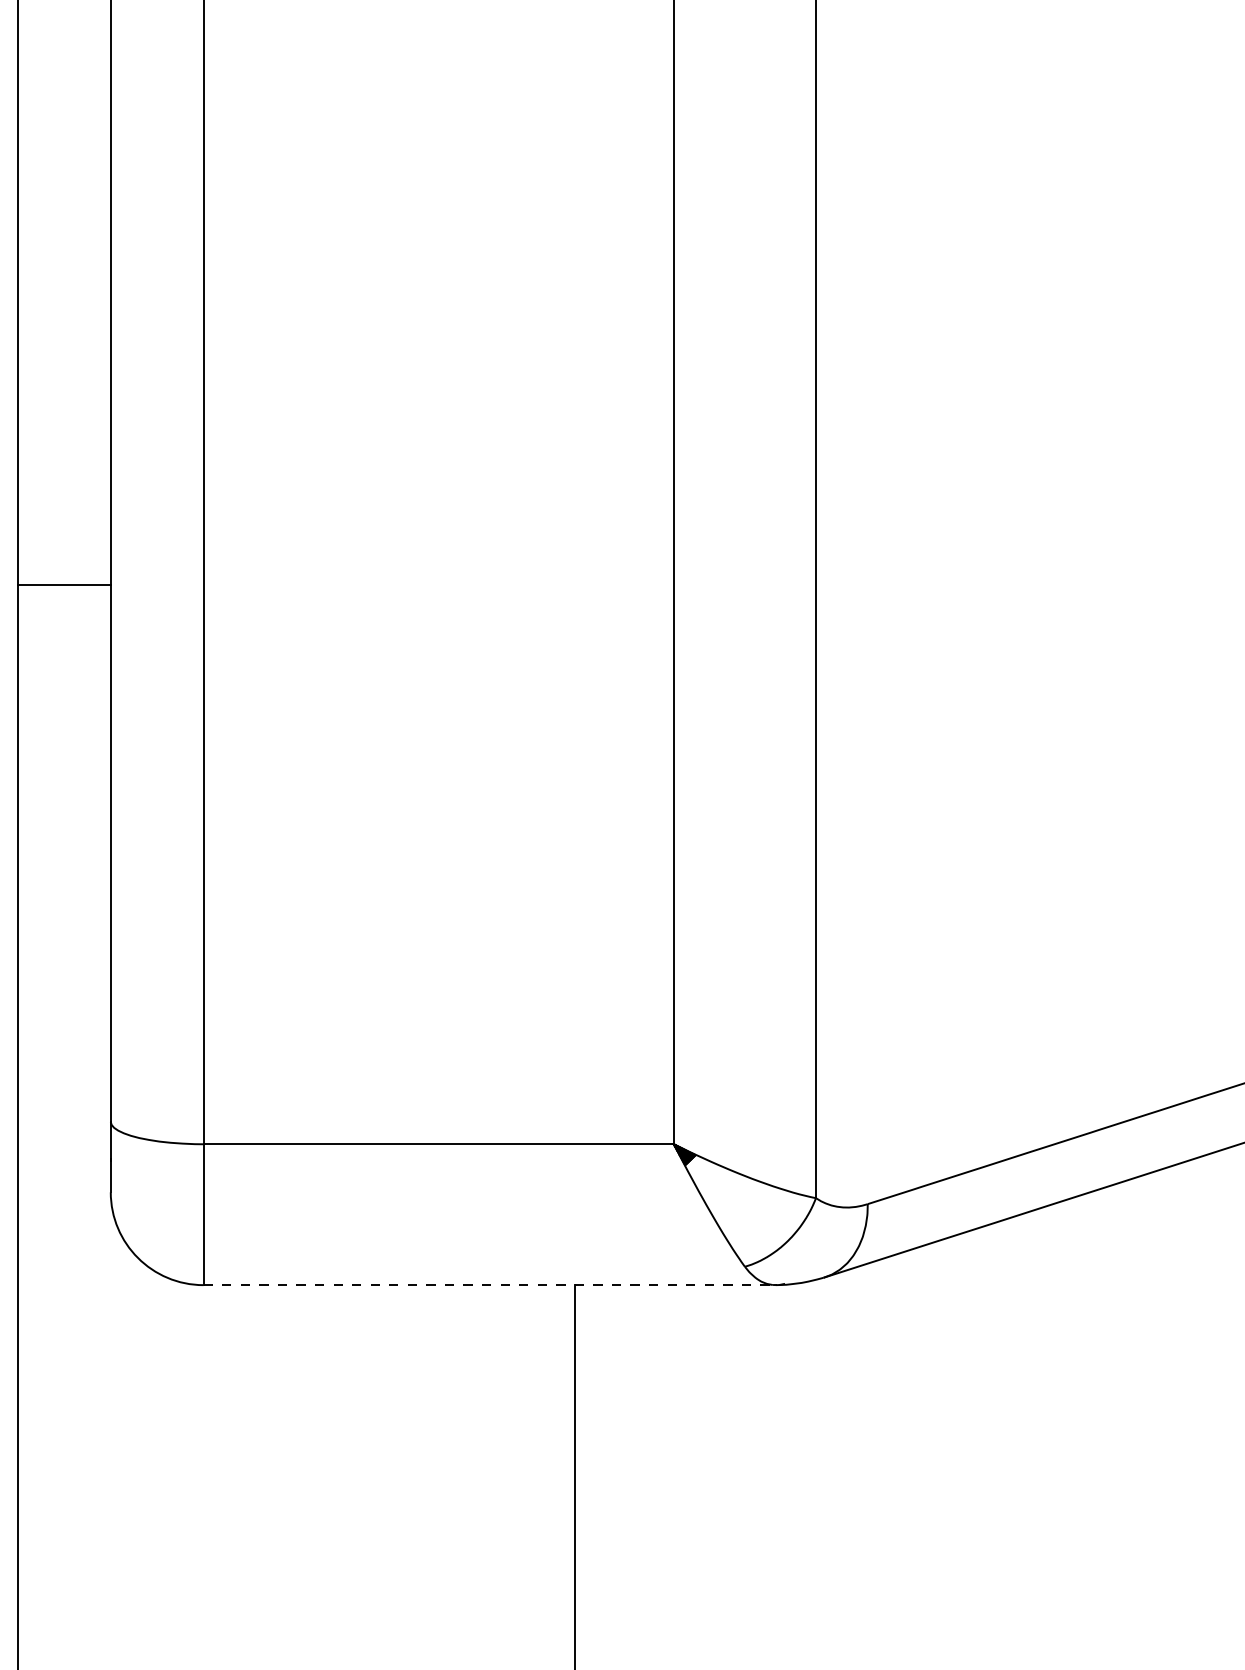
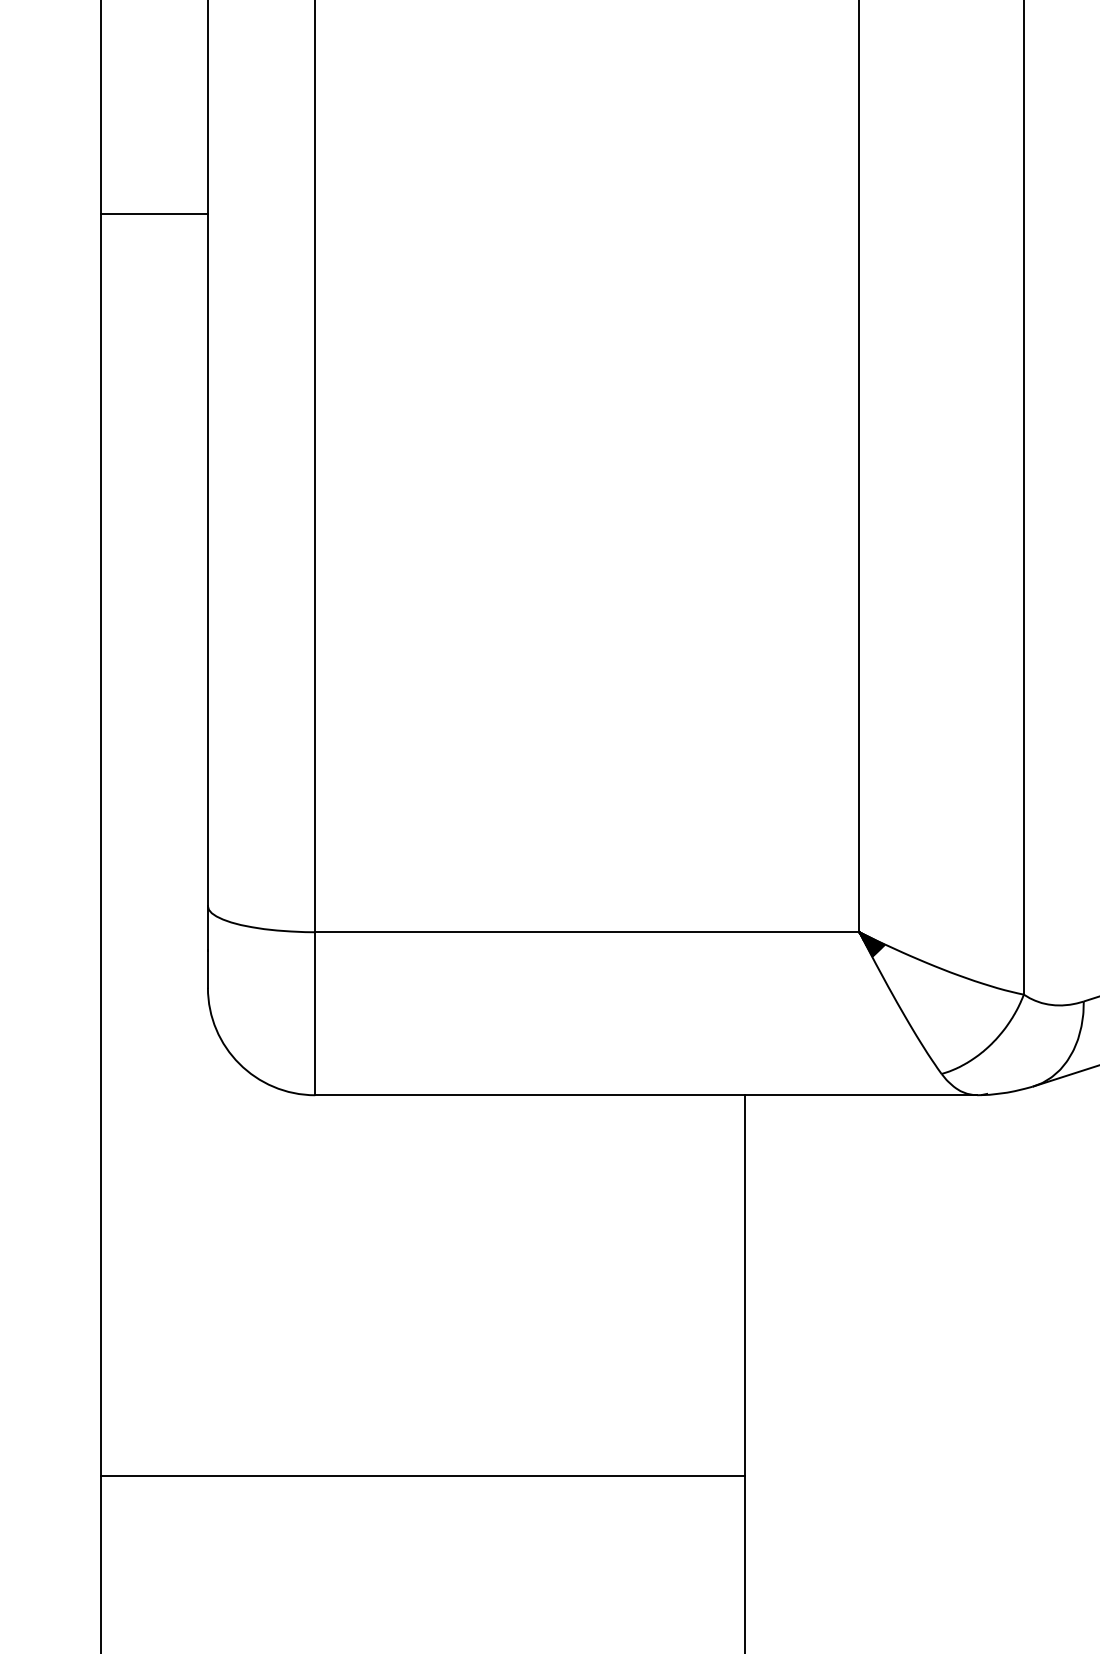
line: (63, 584) -> (153, 214), moved
line: (490, 1285) -> (647, 1095), dashed -> solid
line: (295, 1614) -> (421, 1476), added

